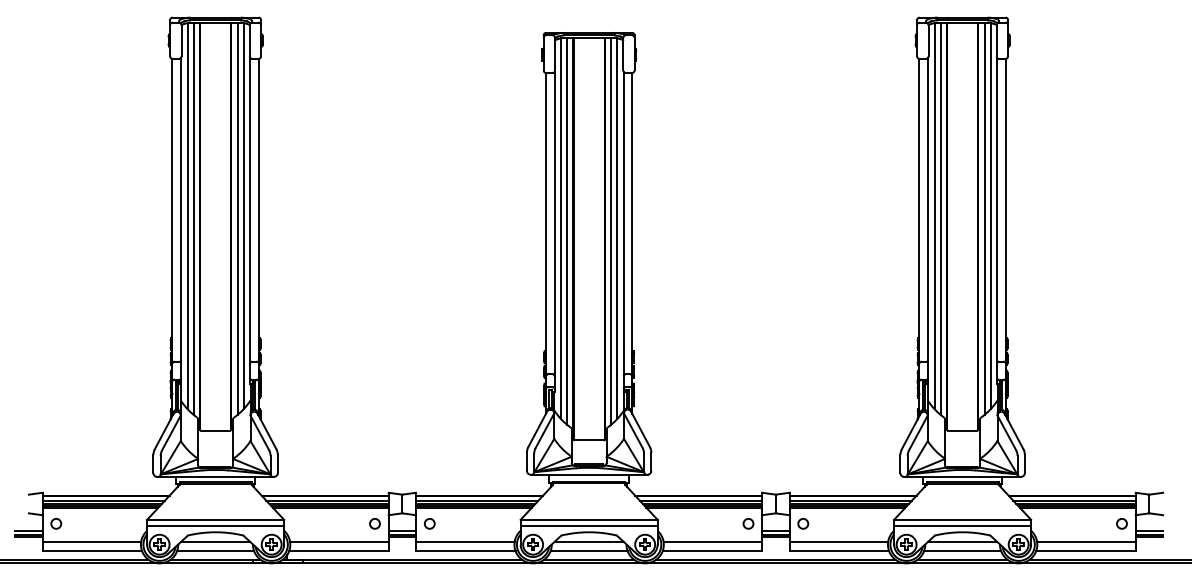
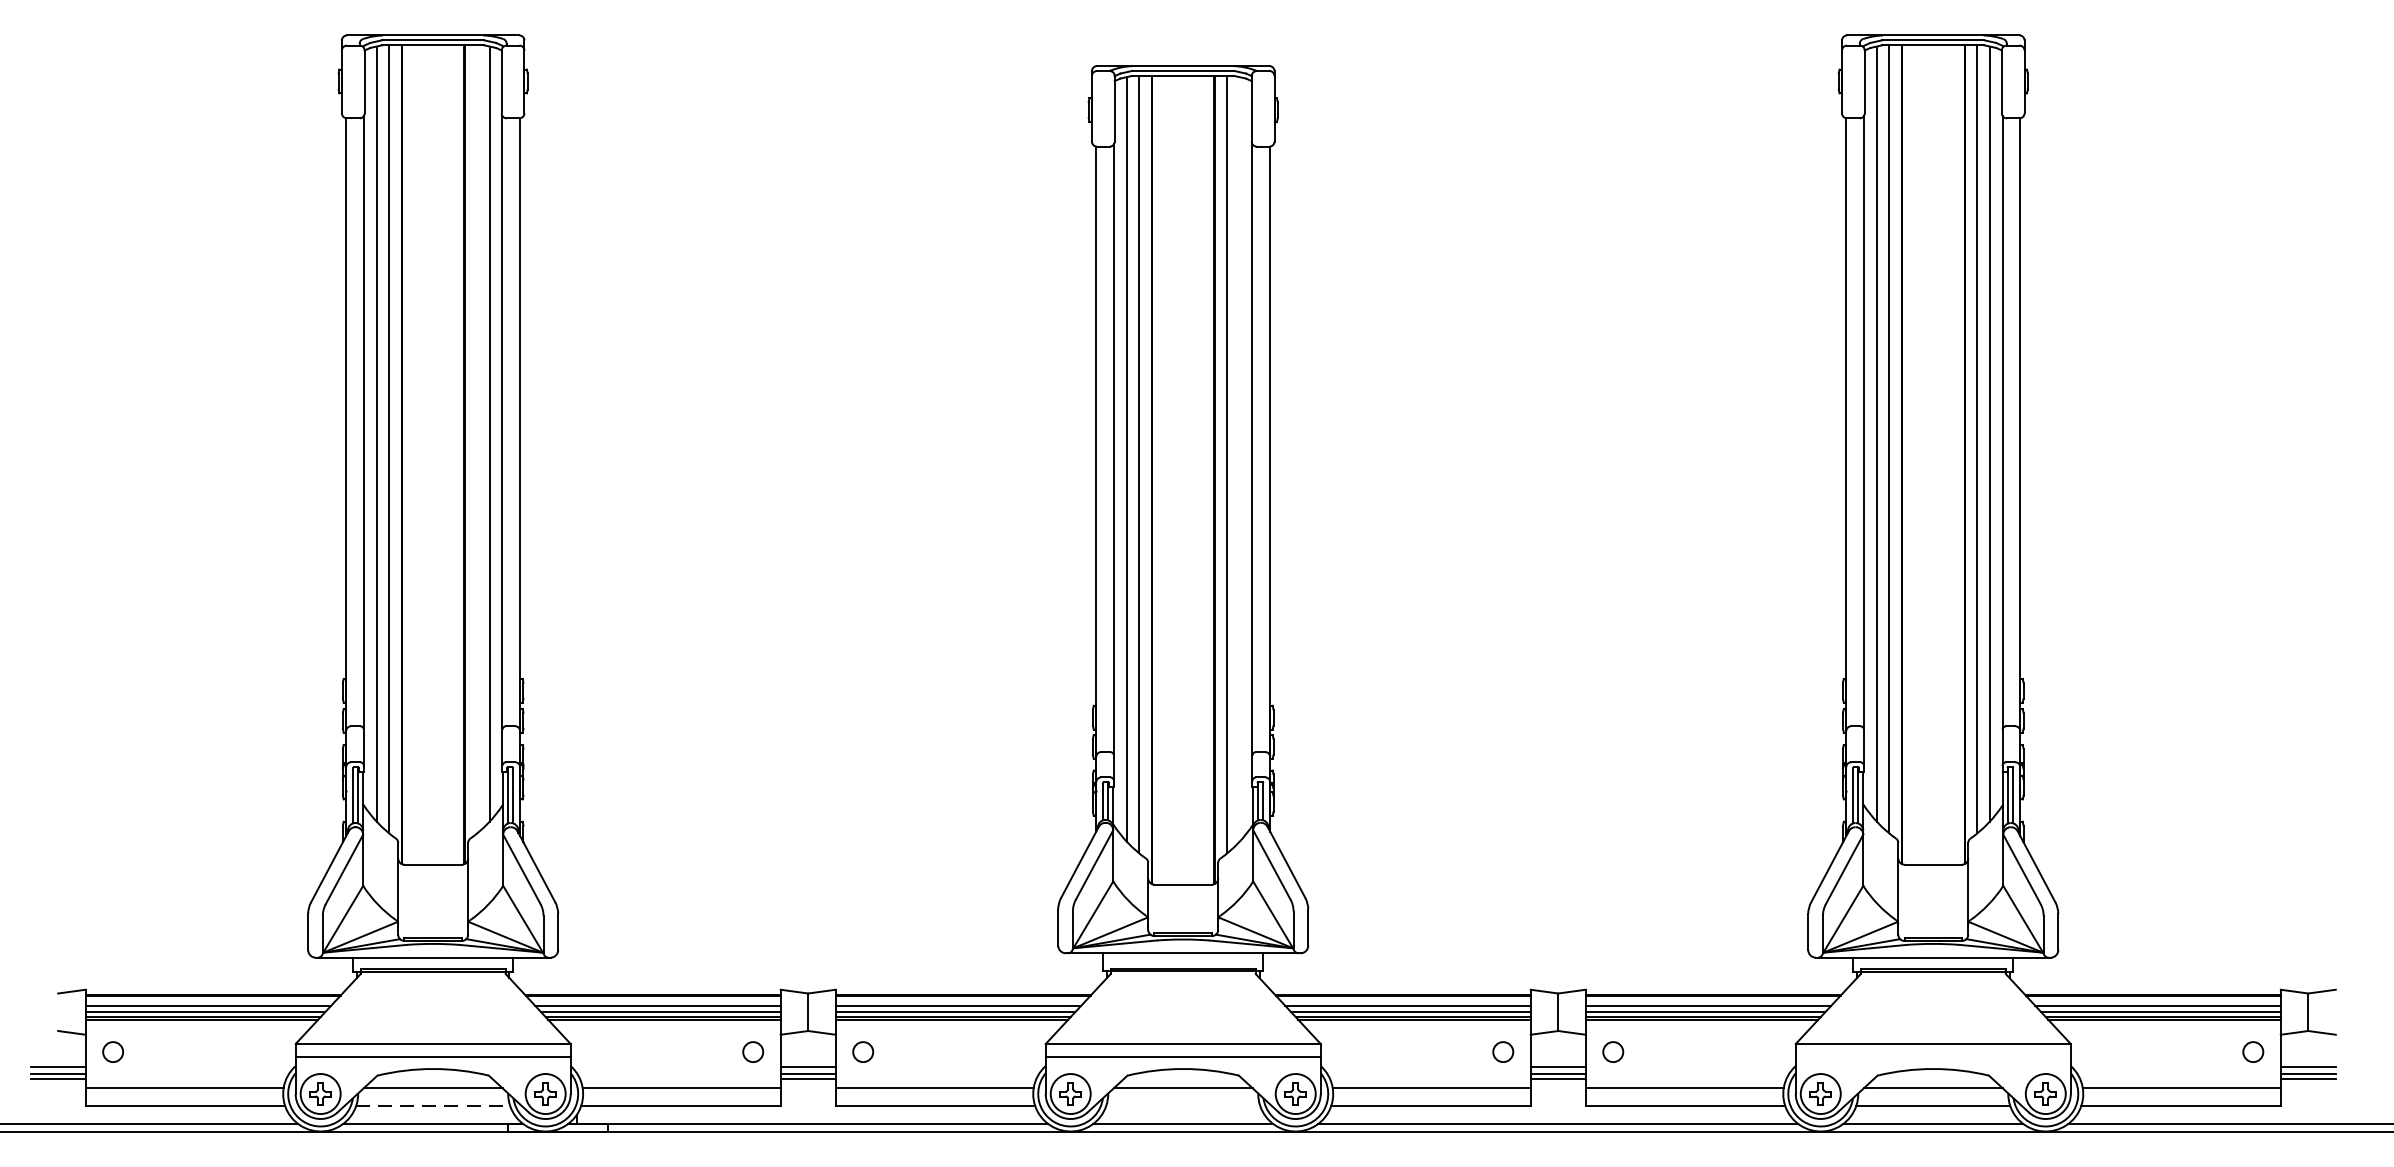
line: (237, 218) -> (477, 438), removed
line: (617, 228) -> (1240, 458), removed
line: (962, 526) -> (1933, 1057), removed
line: (216, 550) -> (434, 1105), solid -> dashed
line: (588, 550) -> (1181, 1105), removed

